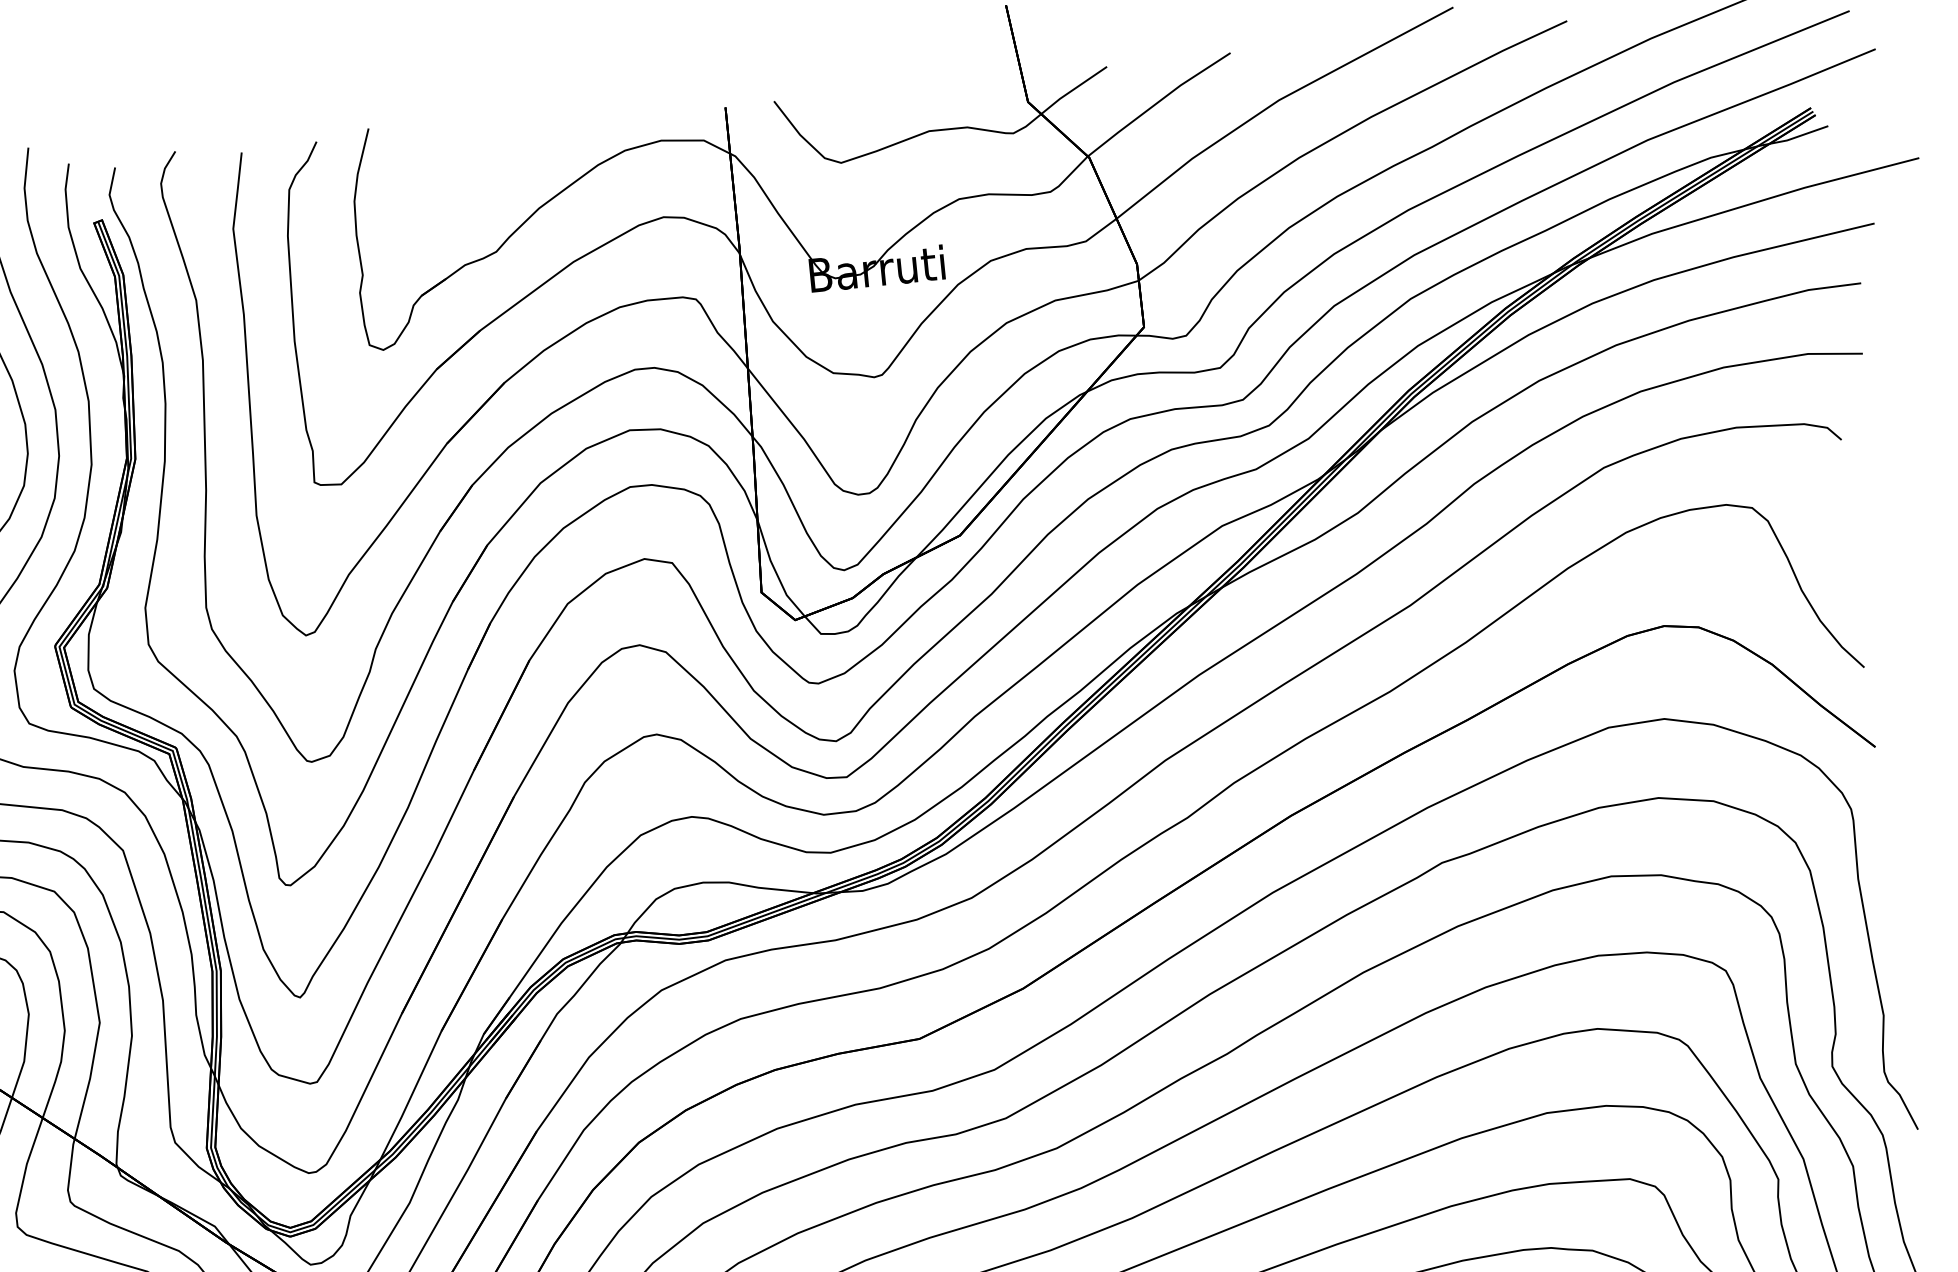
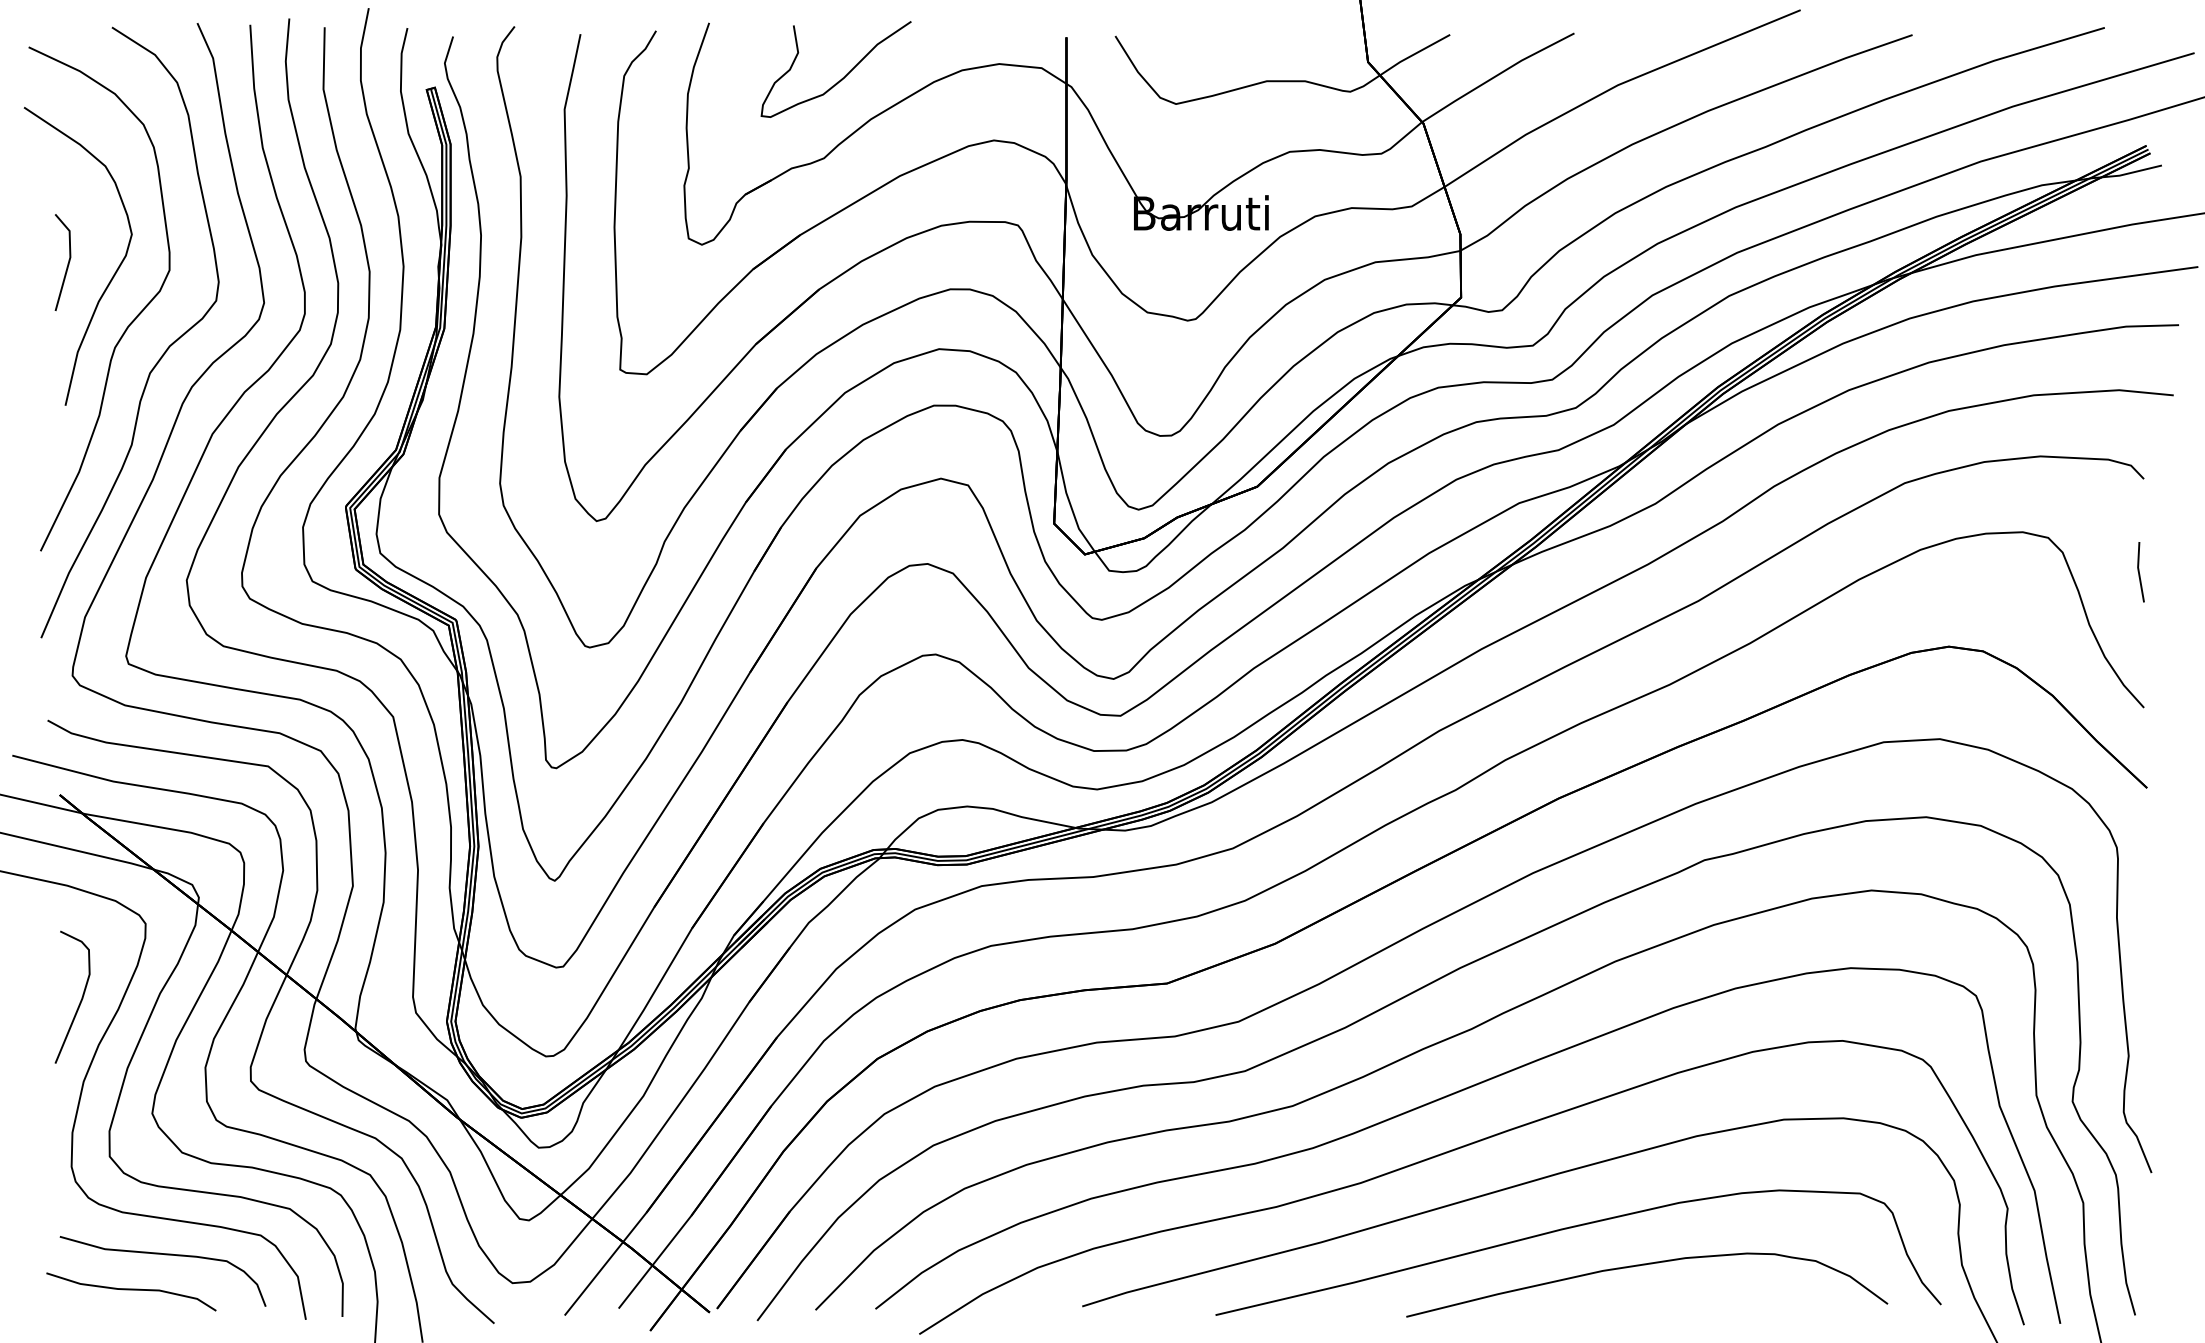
curve: (506, 169) -> (842, 77), added
line: (1846, 533) -> (2139, 572), added

